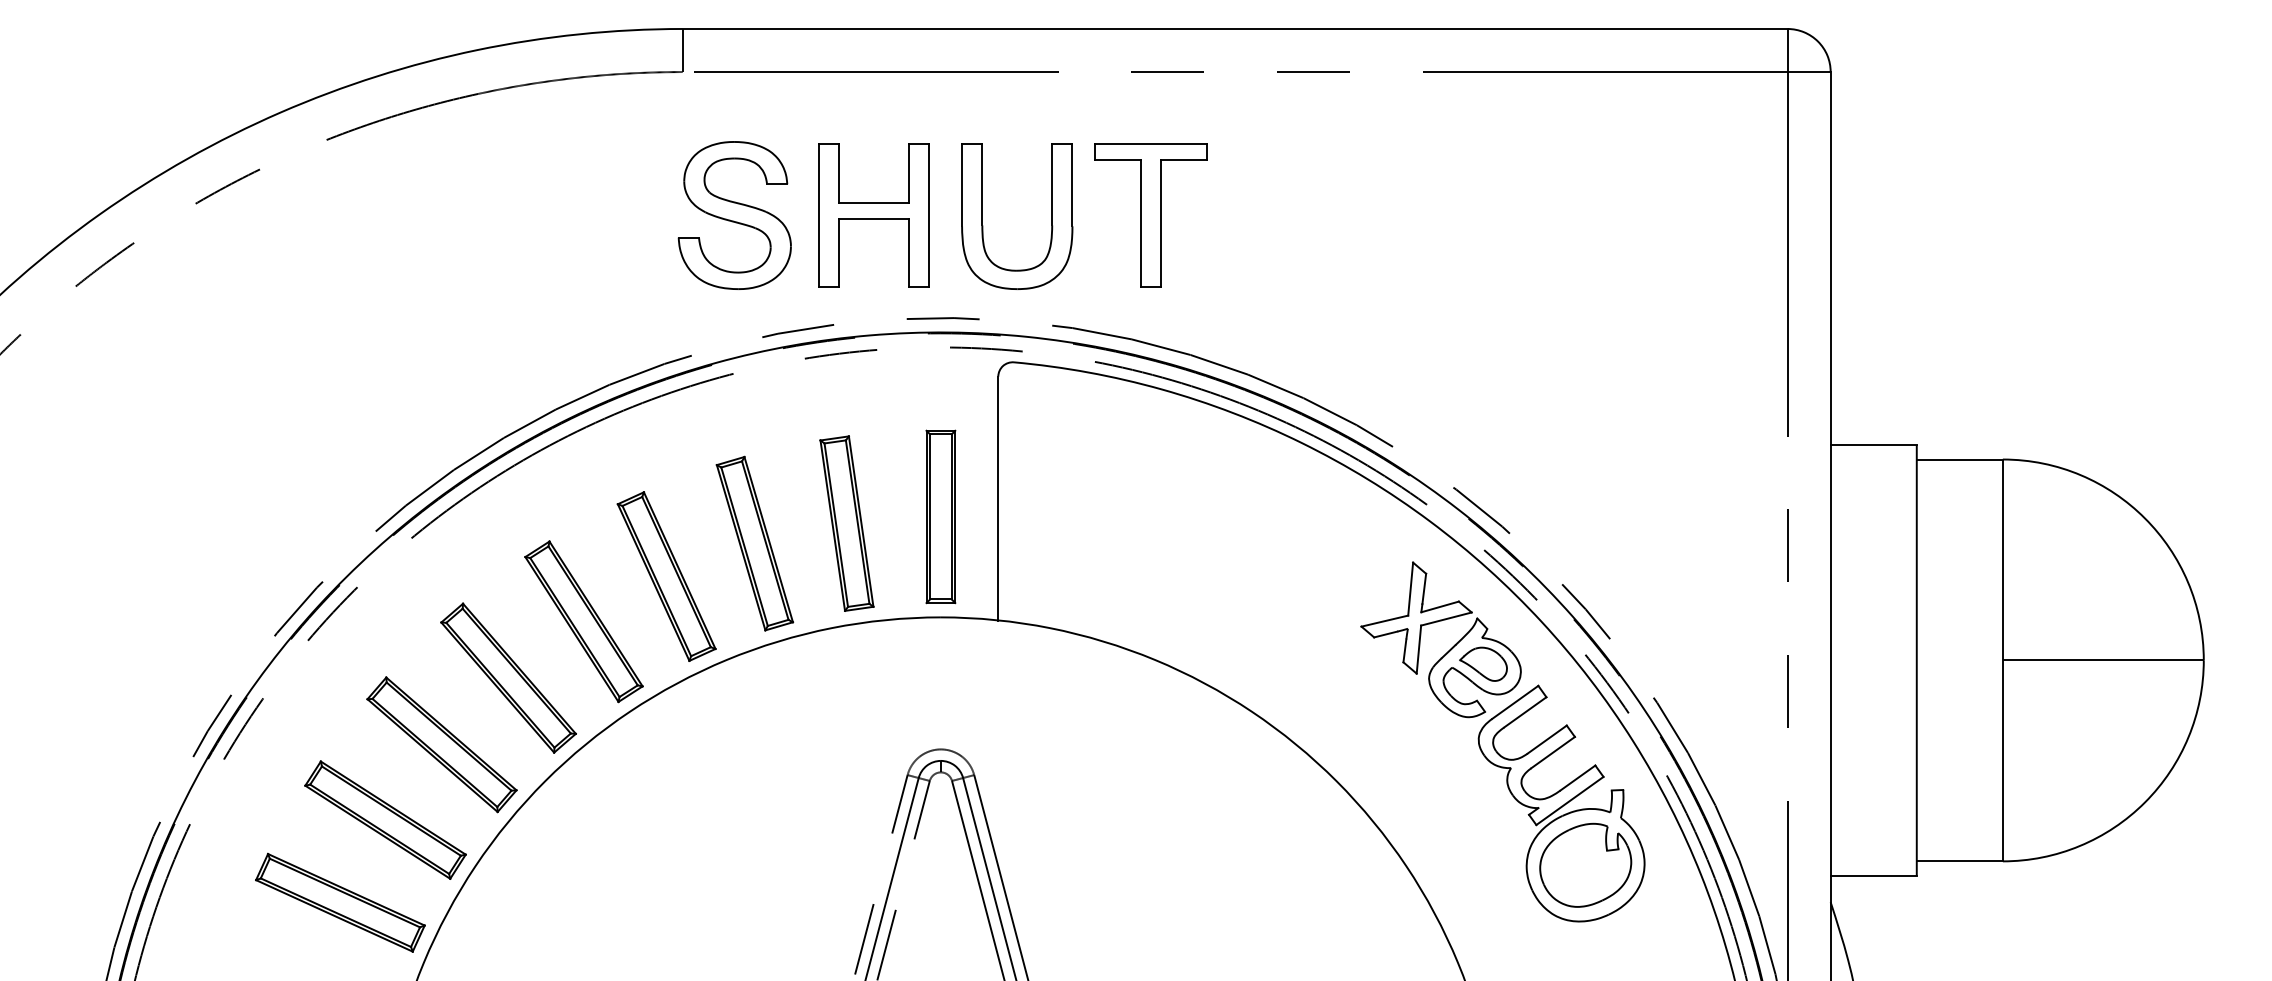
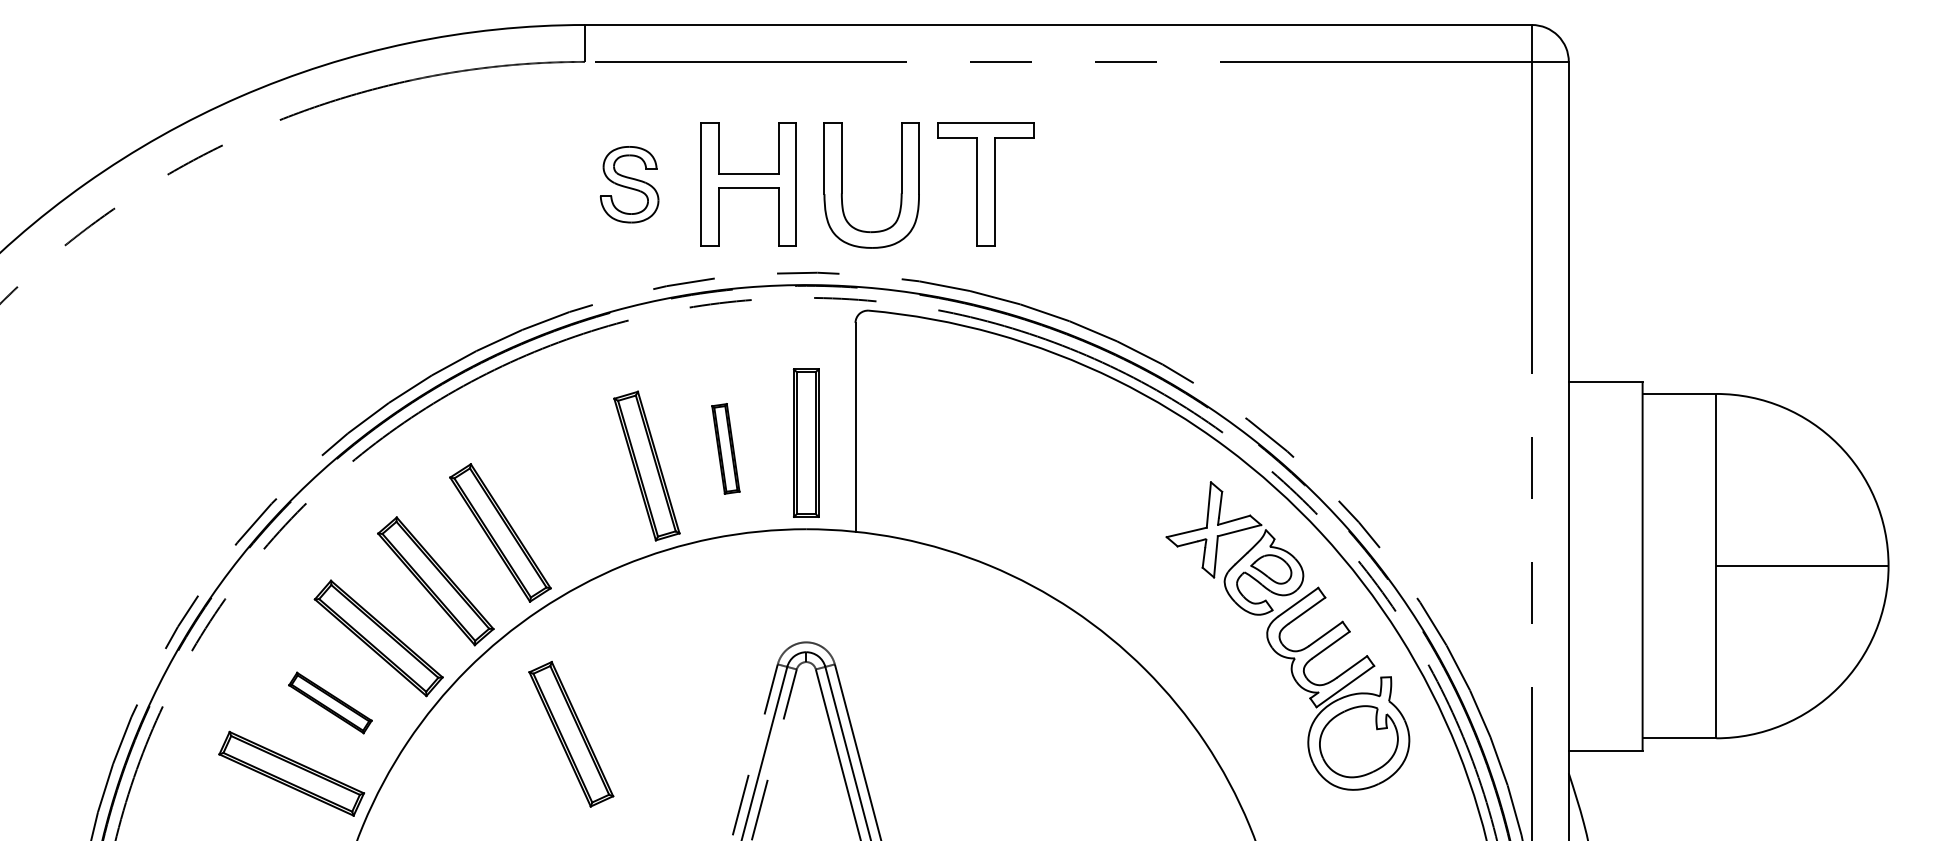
part: (734, 215) -> (629, 184), size x0.6
part: (846, 523) -> (725, 448), size x0.6
part: (666, 576) -> (571, 734), moved
part: (385, 819) -> (330, 702), size x0.6

